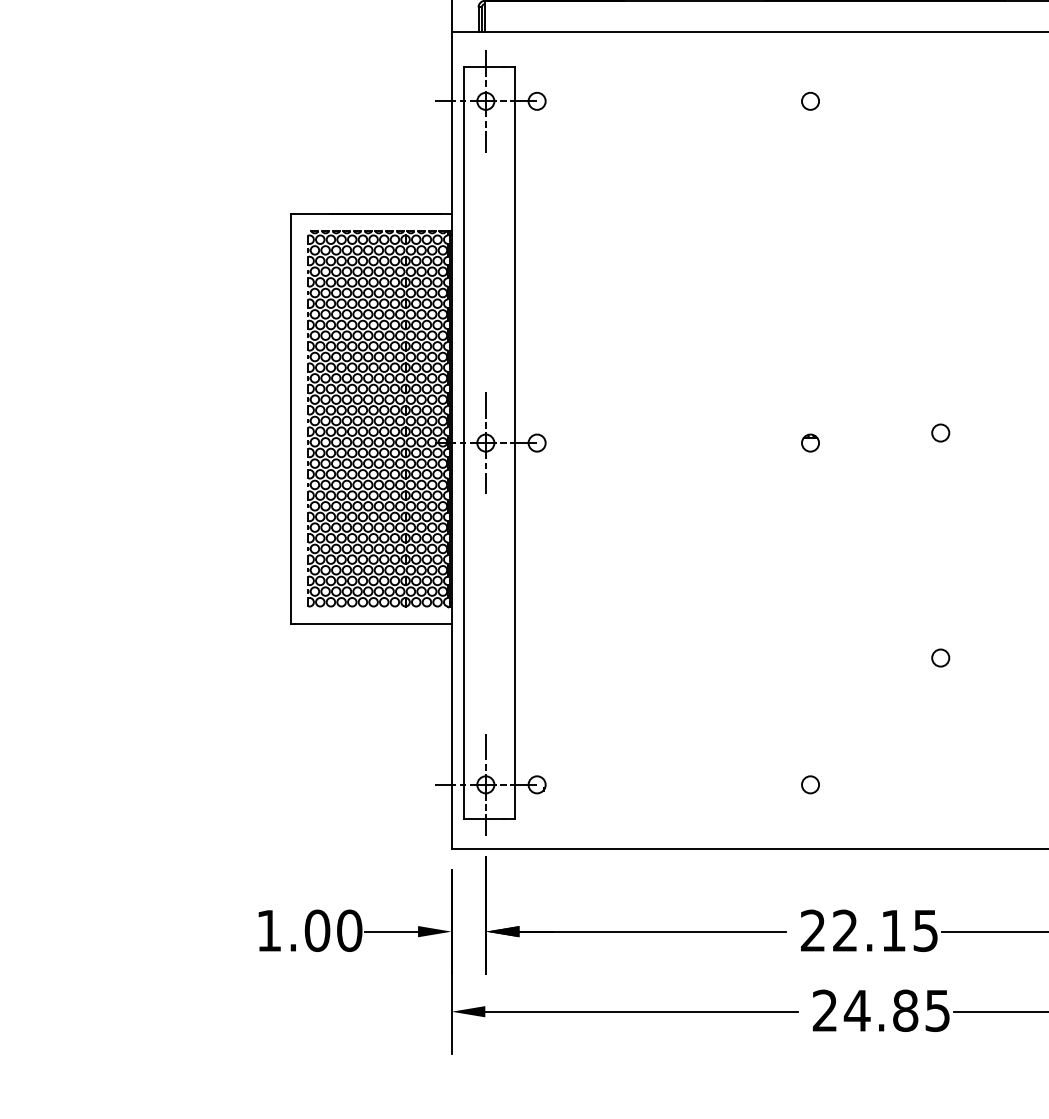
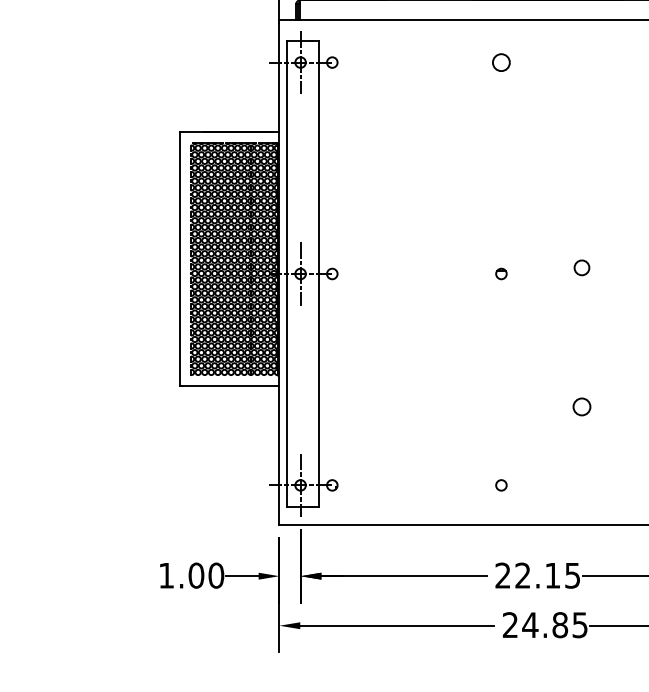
circle: (810, 101) -> (501, 62), size x1.6
circle: (939, 432) -> (581, 267), size x1.4
circle: (939, 657) -> (581, 406), size x1.6

